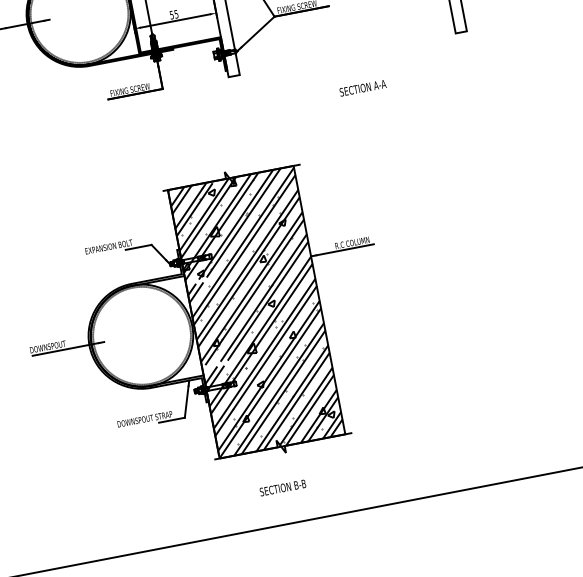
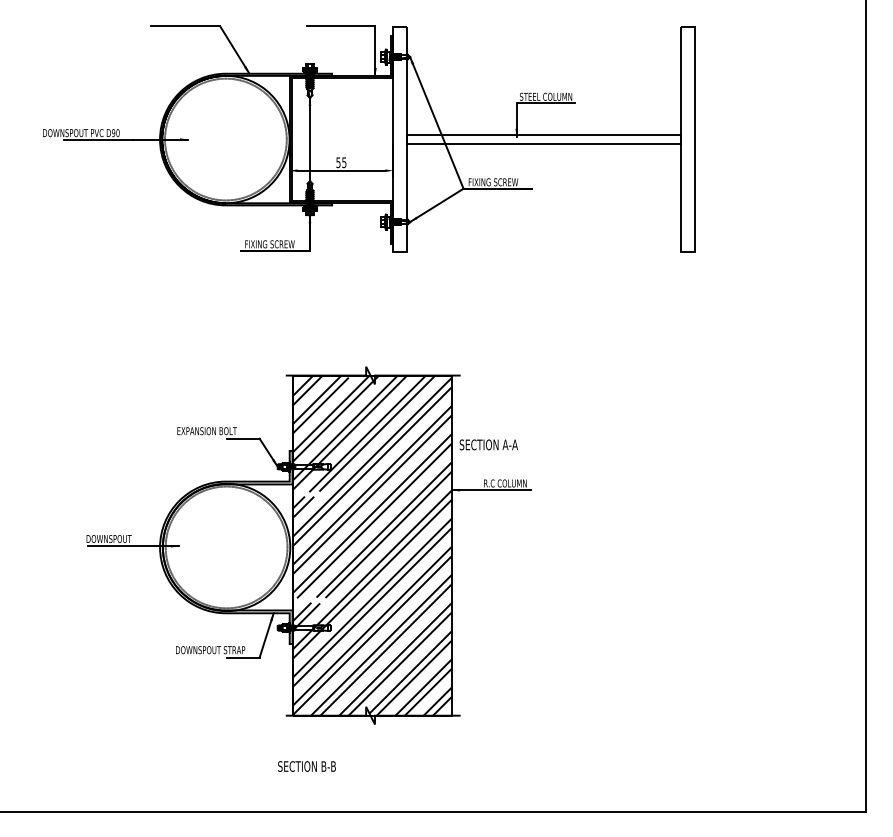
text: (362, 87) -> (488, 444), moved
hatch: (254, 313) -> (369, 546), removed
text: (282, 488) -> (306, 766), moved

